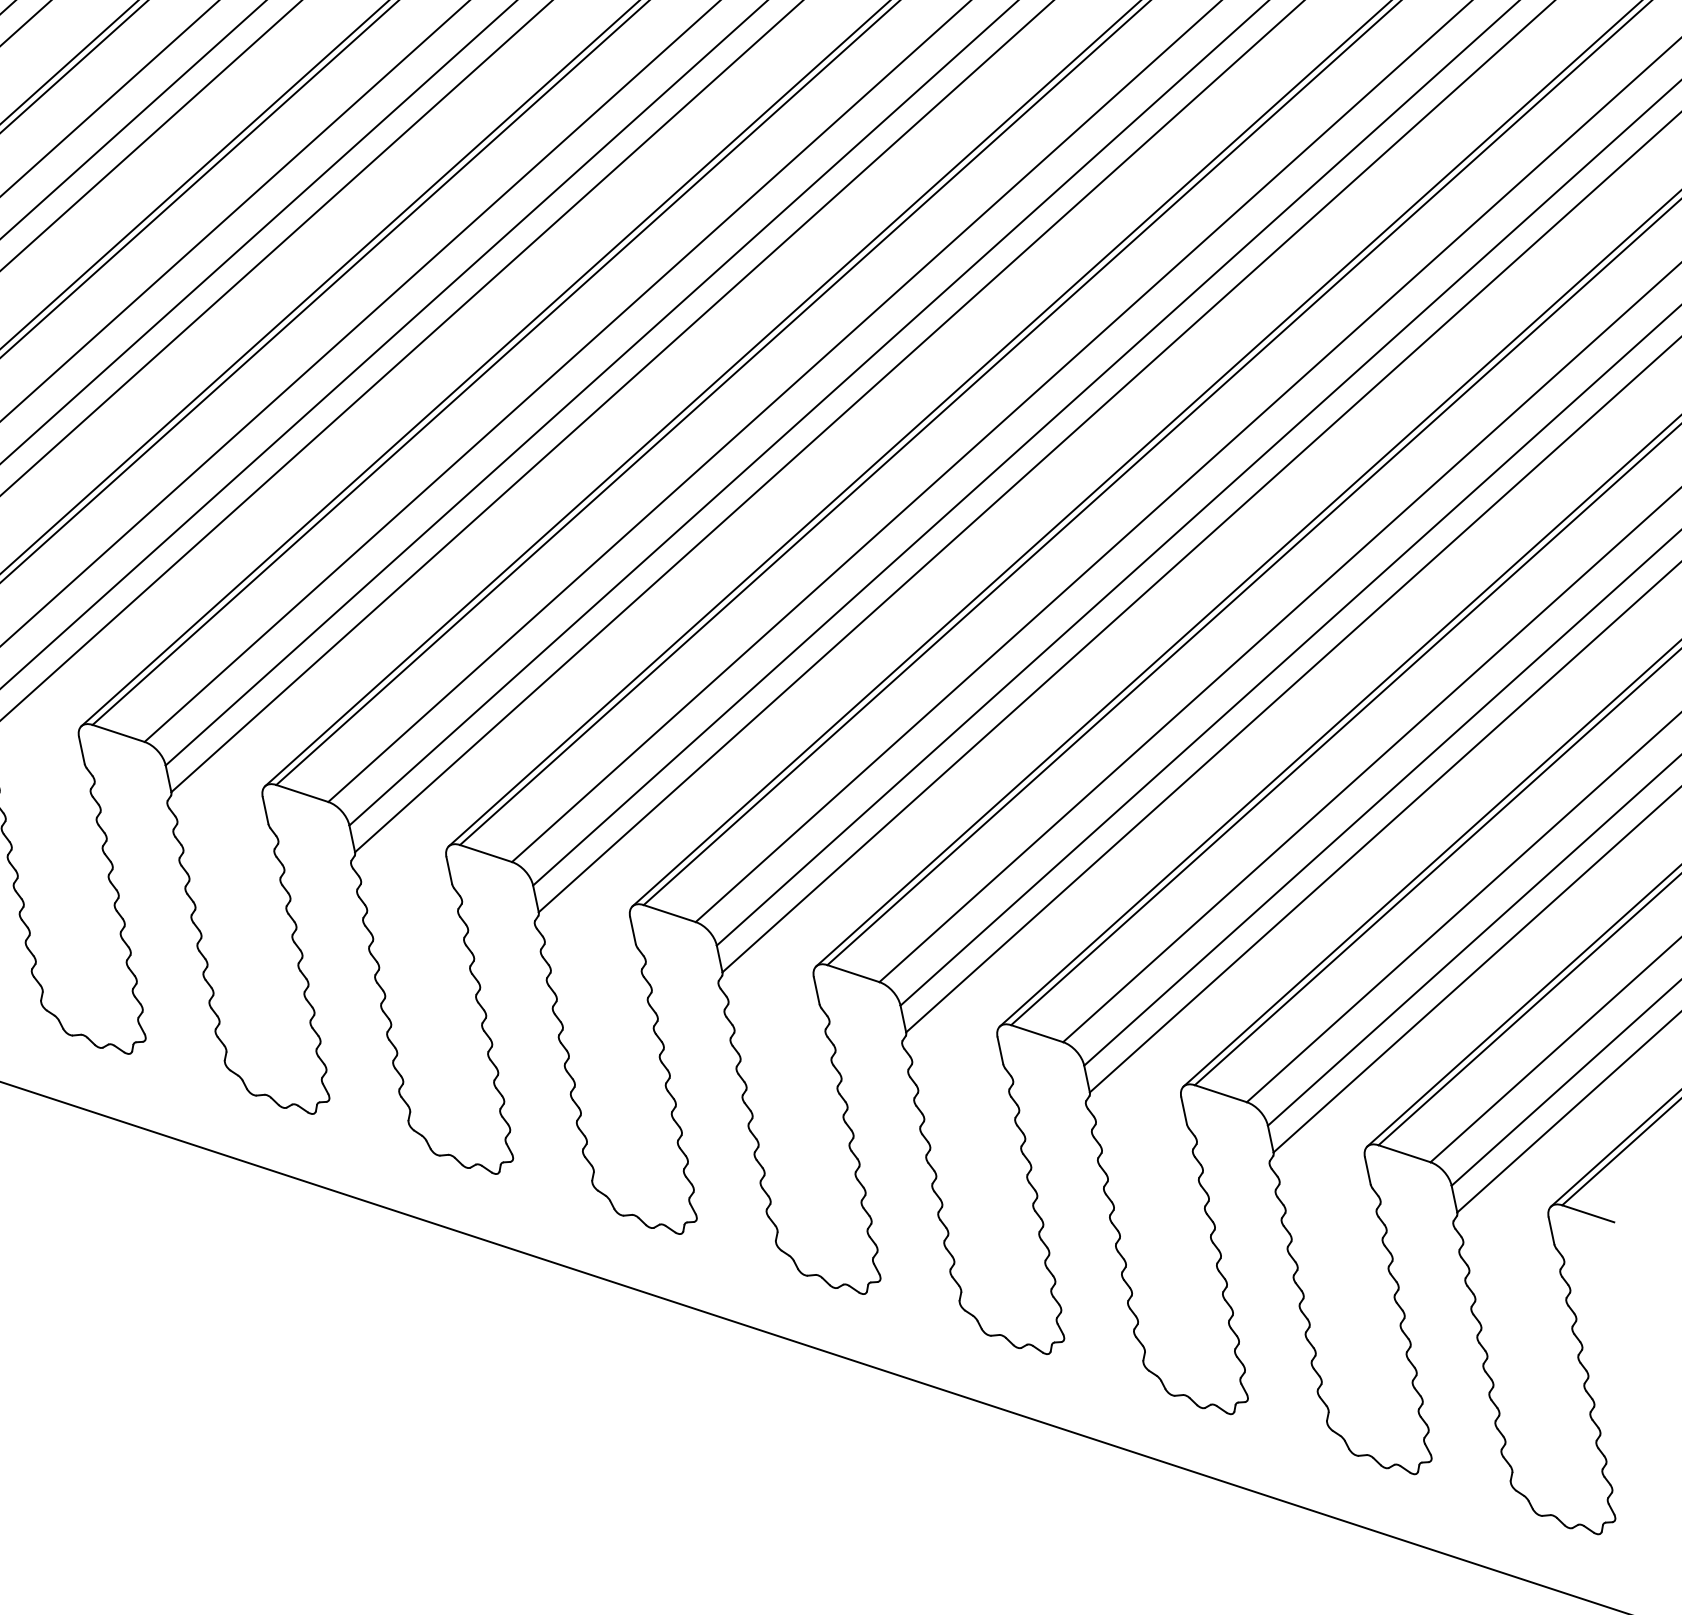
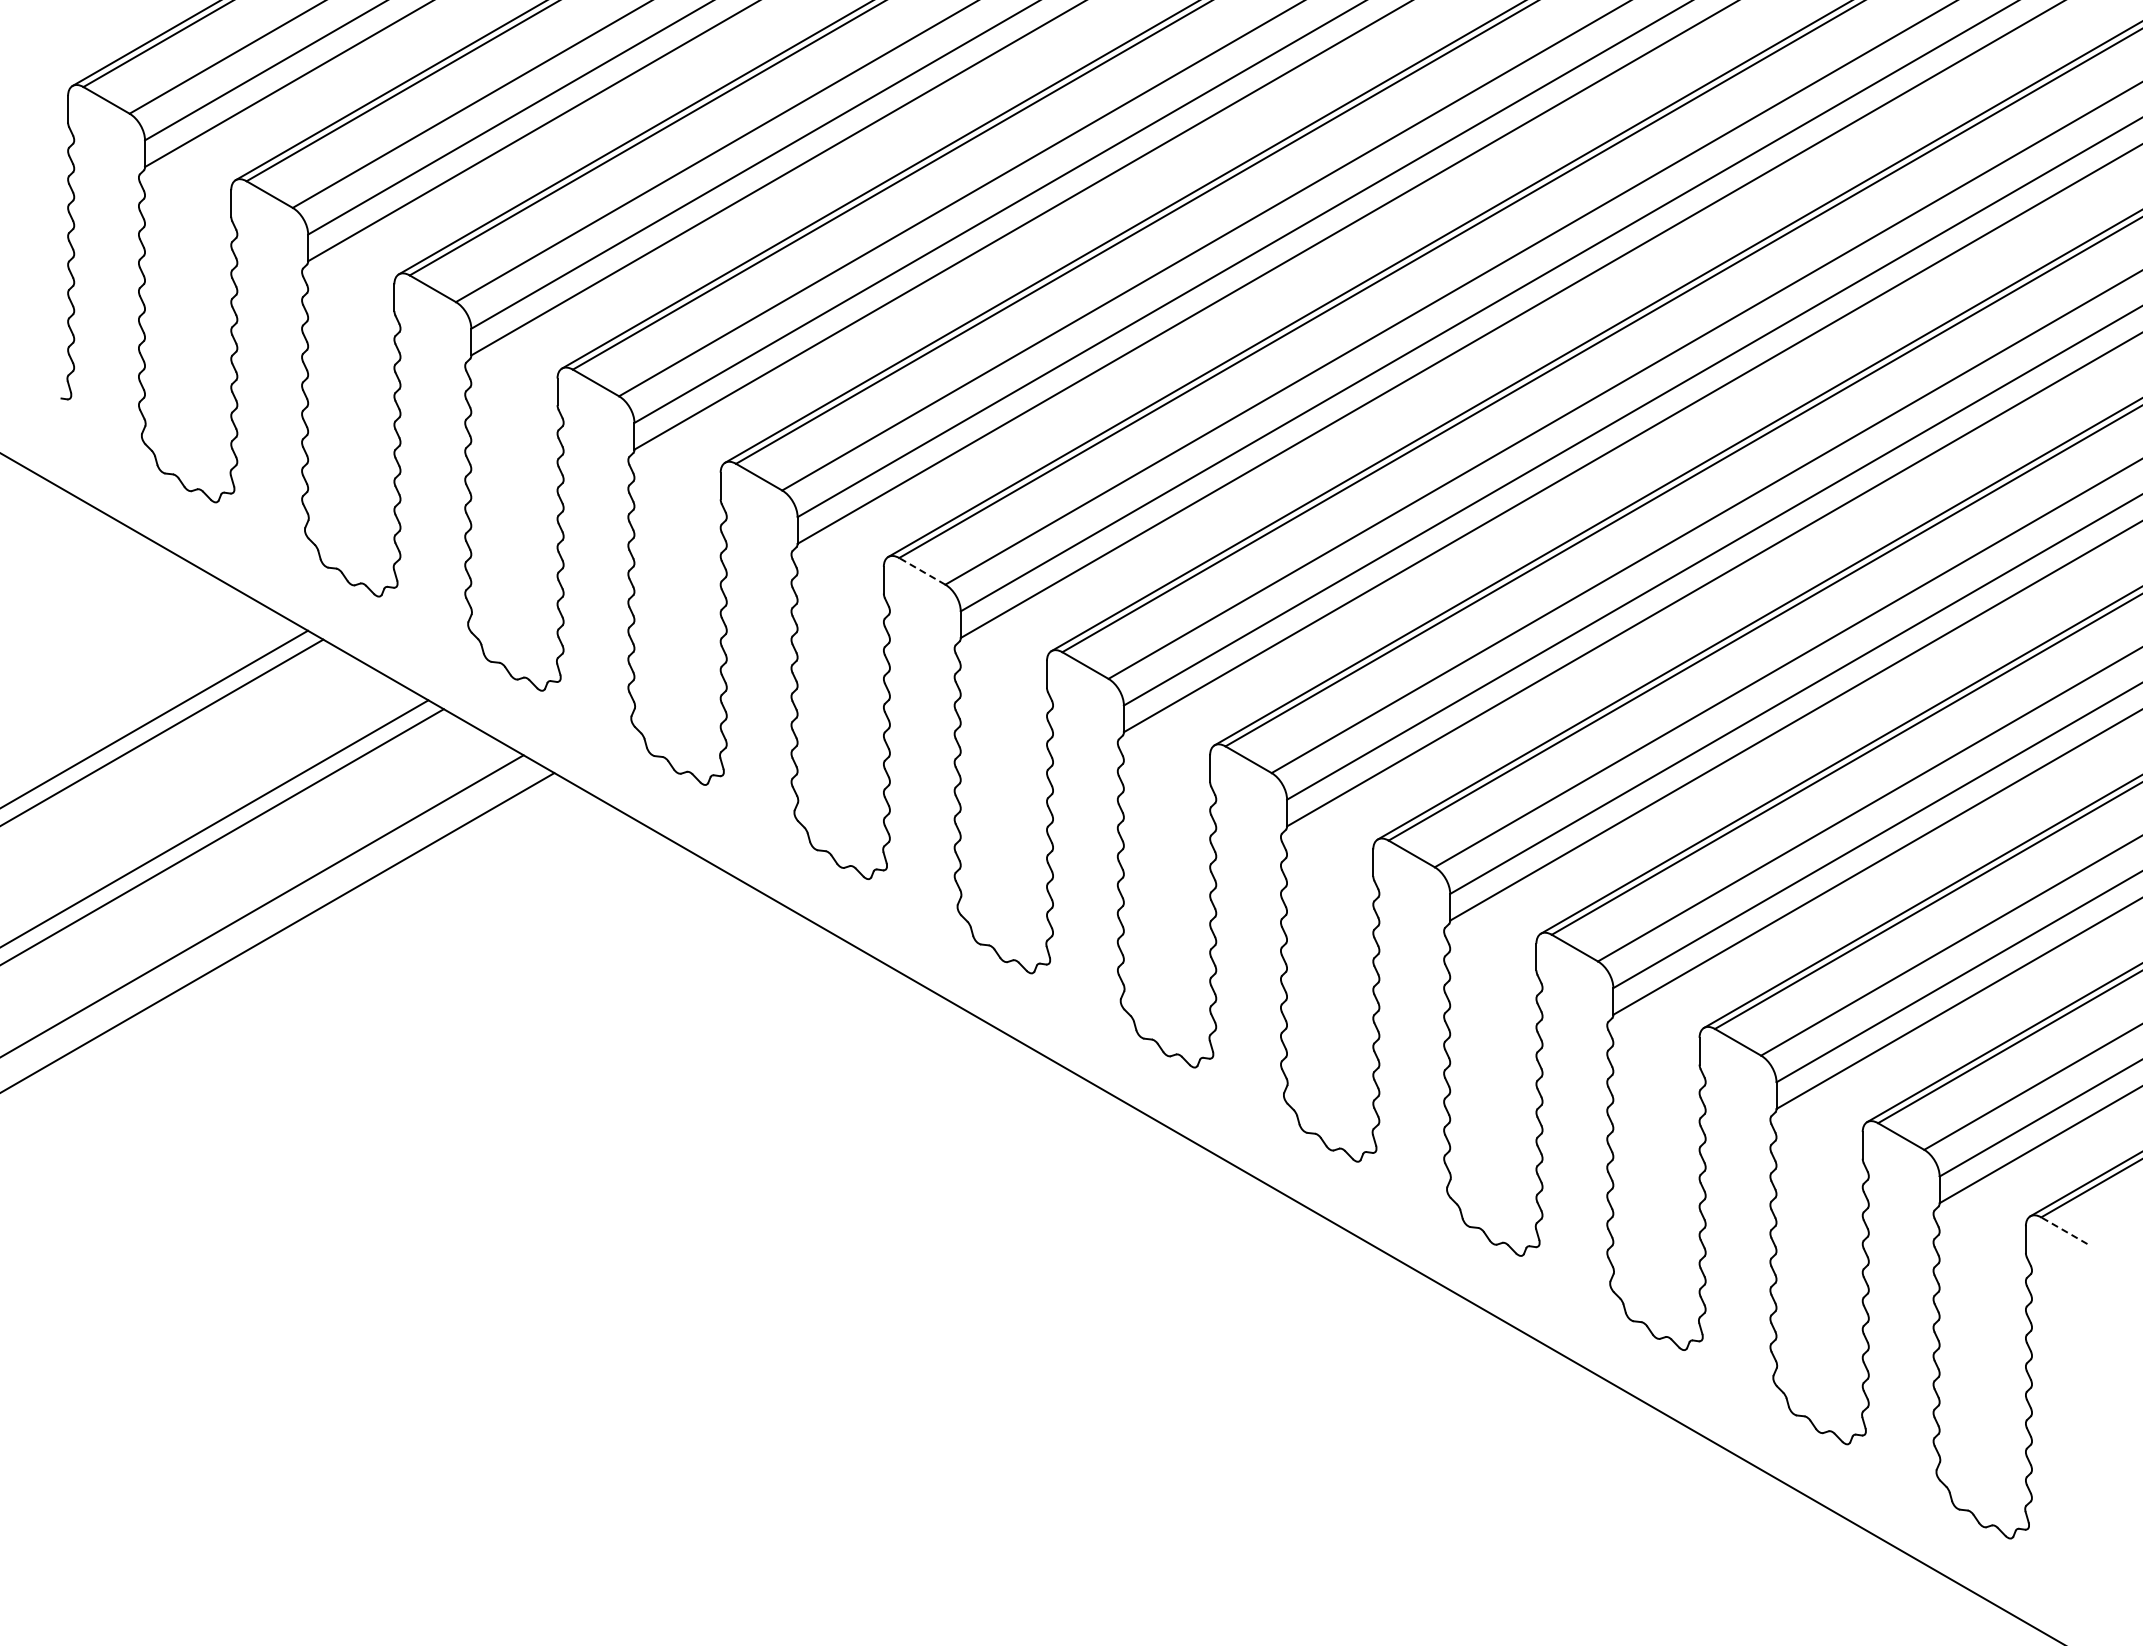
line: (302, 793) -> (922, 571), solid -> dashed
line: (1588, 1213) -> (2064, 1230), solid -> dashed

